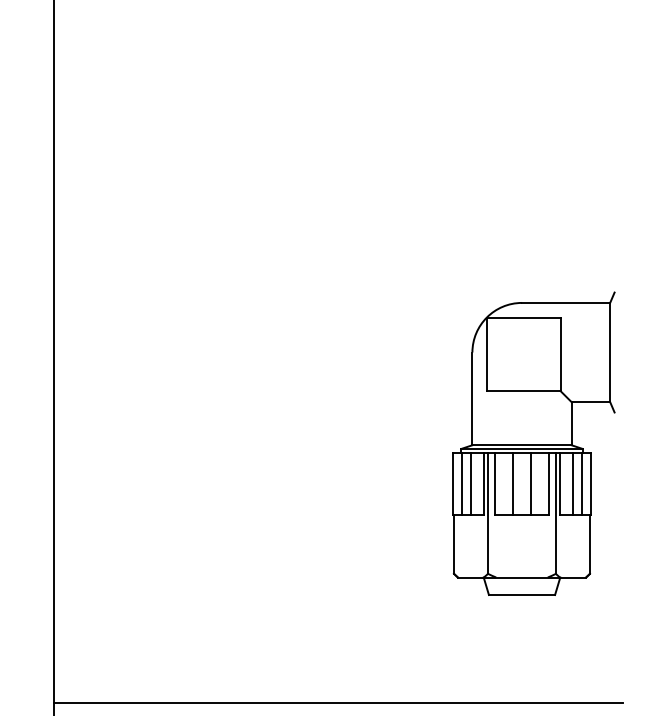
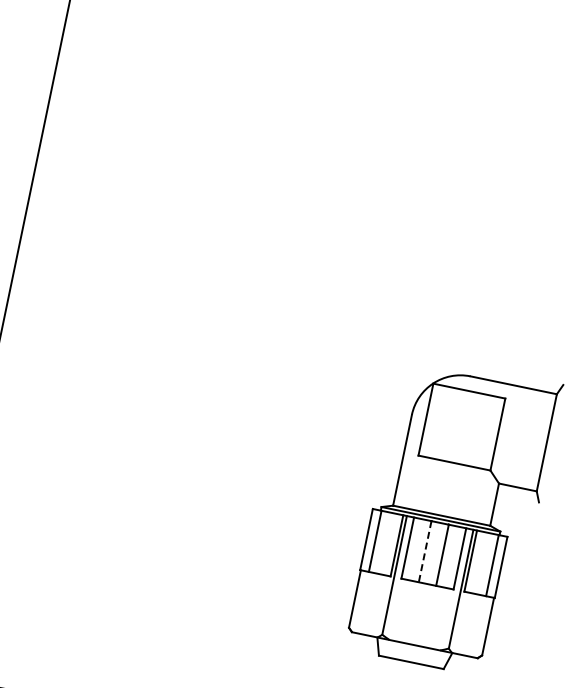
line: (471, 483) -> (384, 542), removed
line: (572, 483) -> (483, 563), removed
line: (513, 484) -> (425, 552), solid -> dashed

